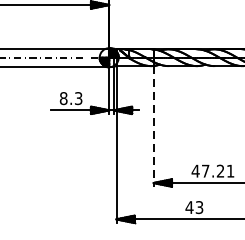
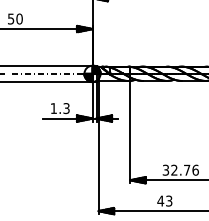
text: (63, 98) -> (53, 108), 8.3 -> 1.3
line: (153, 126) -> (130, 132), dashed -> solid
text: (212, 170) -> (180, 169), 47.21 -> 32.76

